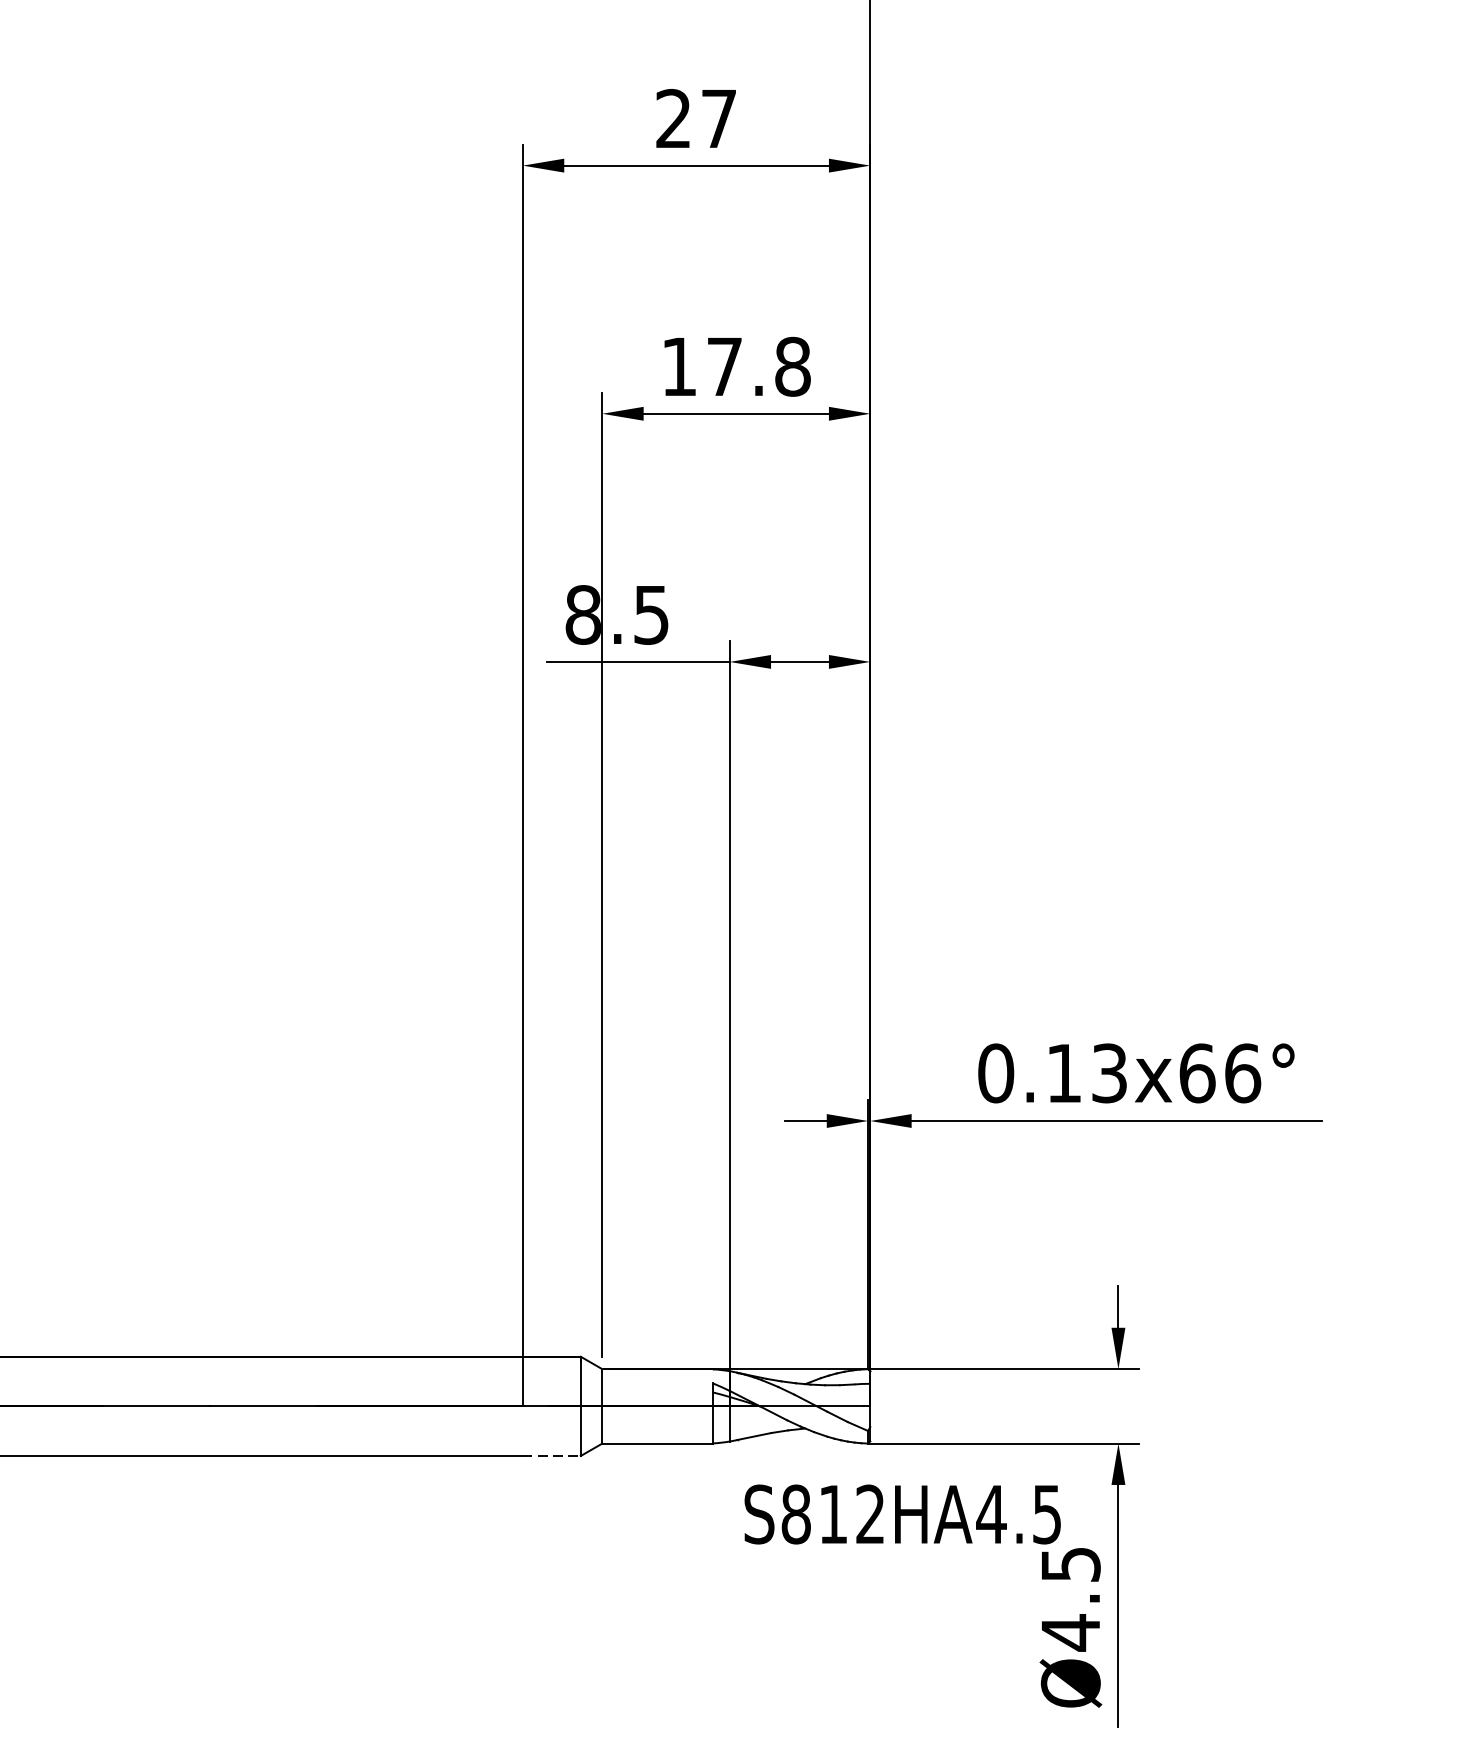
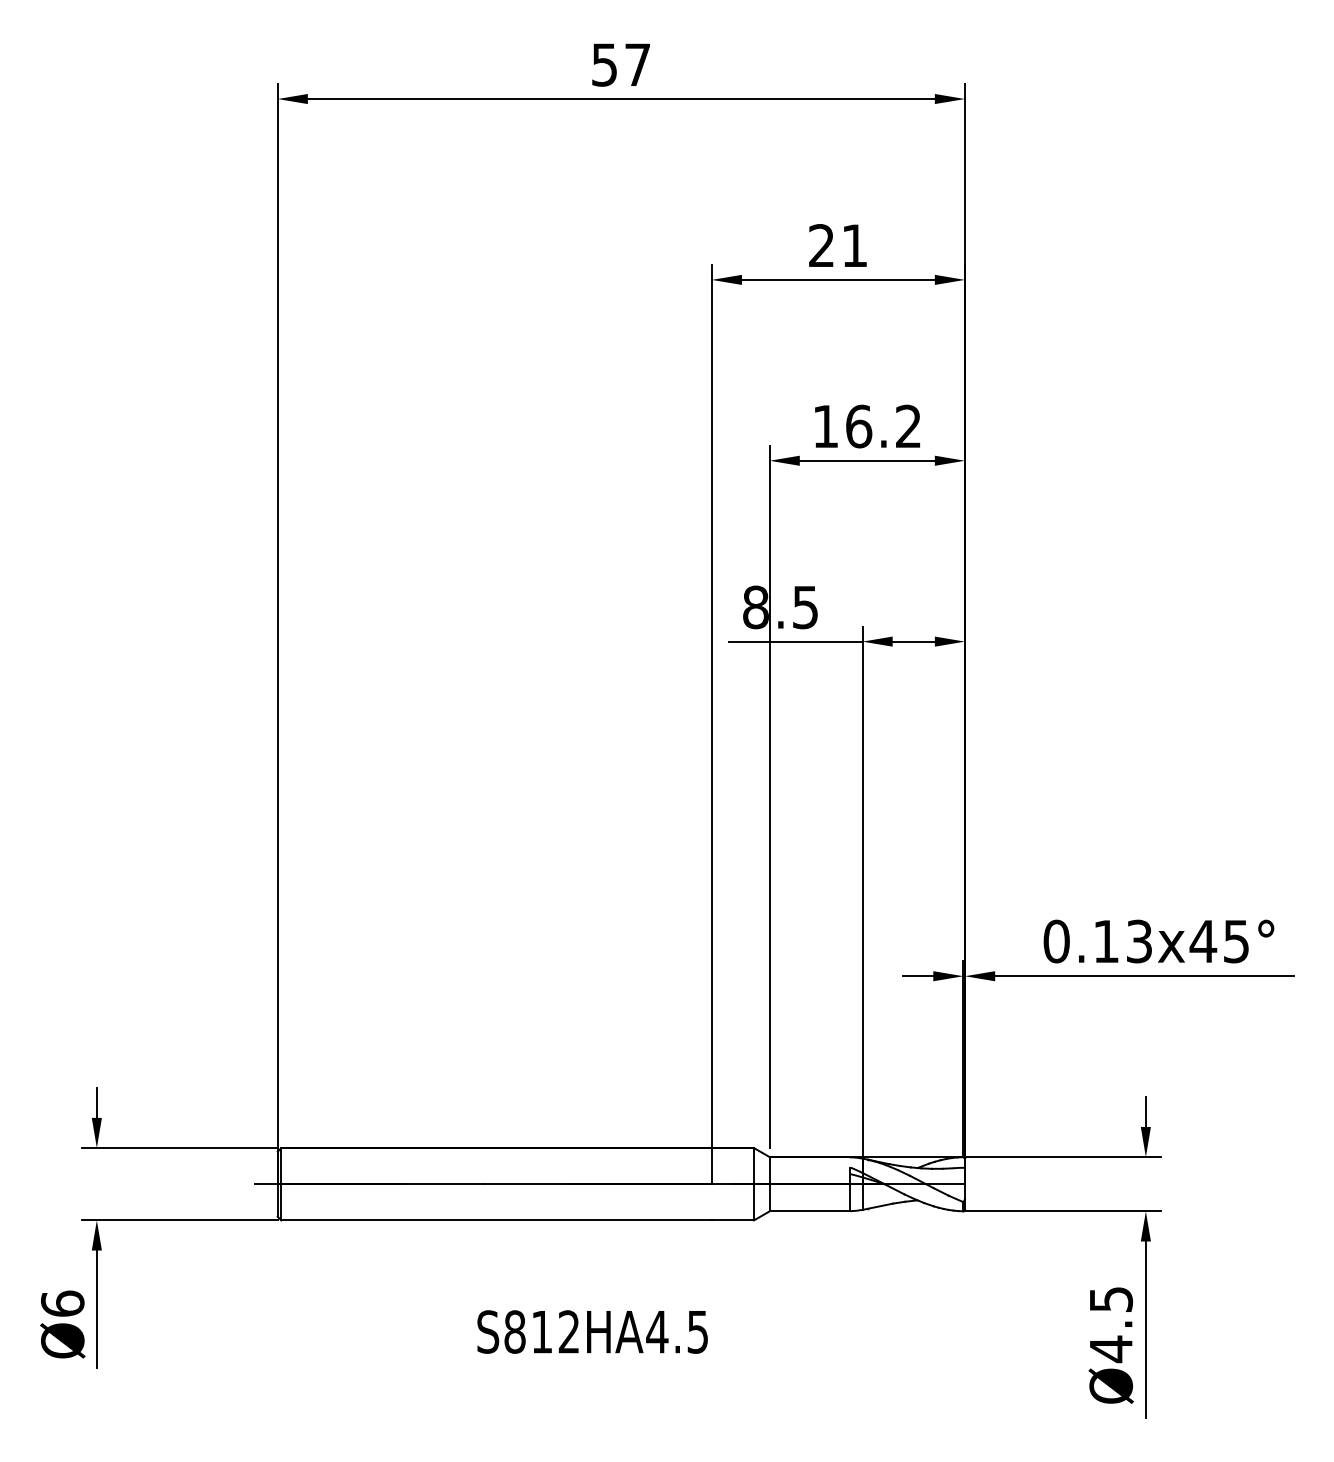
text: (718, 118) -> (854, 245), 27 -> 21
text: (758, 366) -> (883, 426), 17.8 -> 16.2
text: (1219, 1073) -> (1219, 941), 0.13x66° -> 0.13x45°
line: (552, 1456) -> (733, 1220), dashed -> solid
text: (902, 1513) -> (592, 1331), moved

